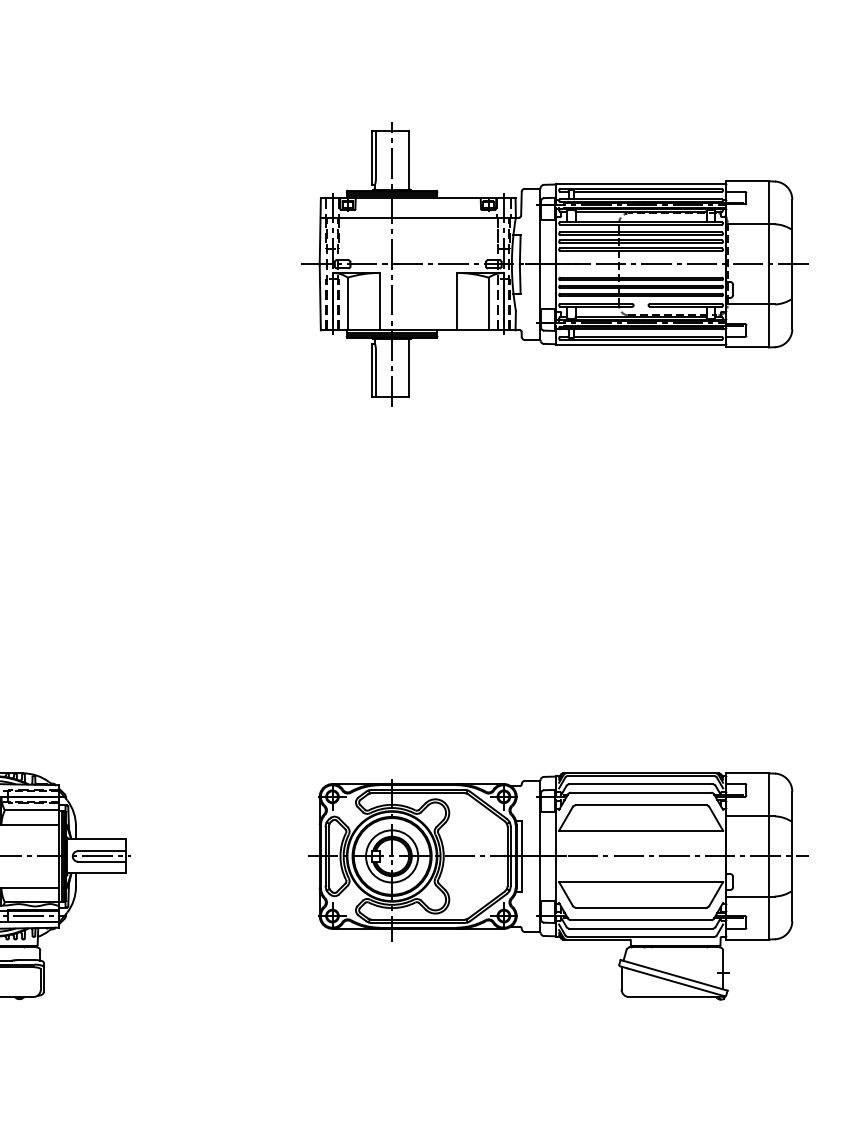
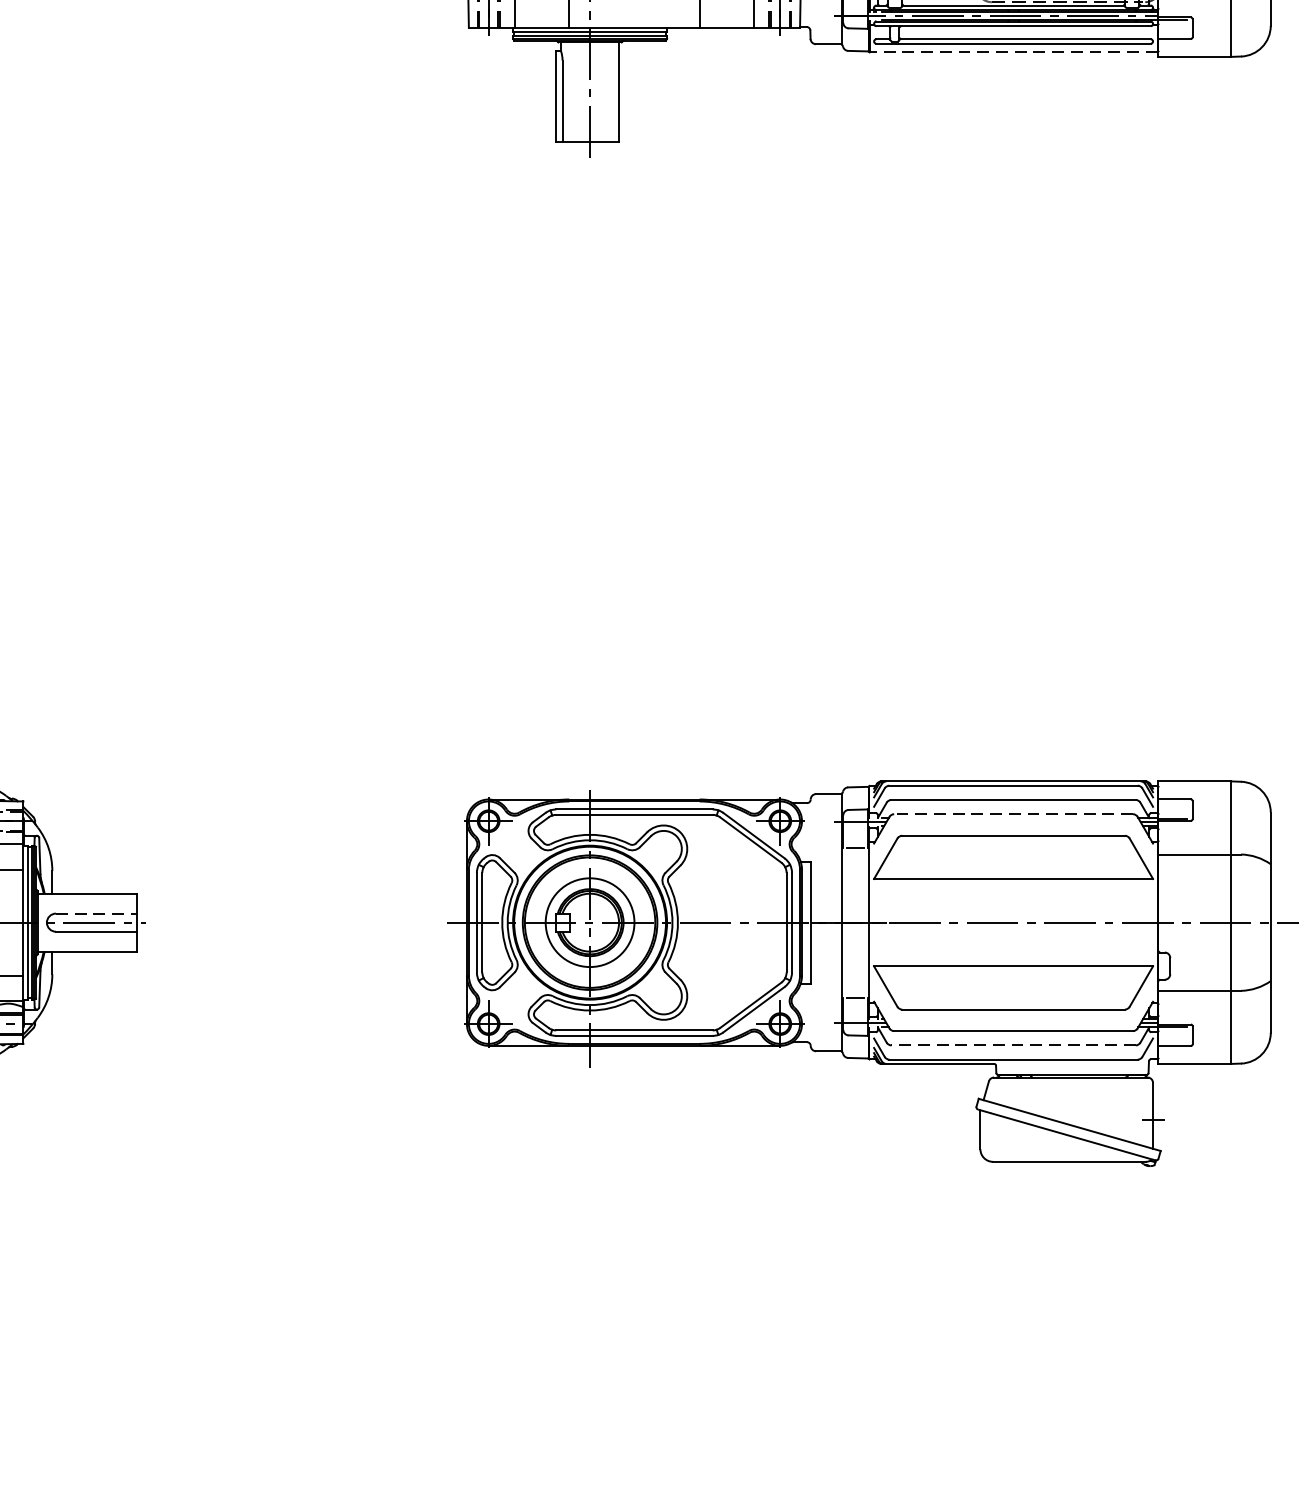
line: (641, 344) -> (1014, 51), solid -> dashed
line: (640, 792) -> (1012, 813), solid -> dashed
line: (102, 851) -> (97, 914), solid -> dashed
line: (641, 928) -> (1014, 1045), solid -> dashed

